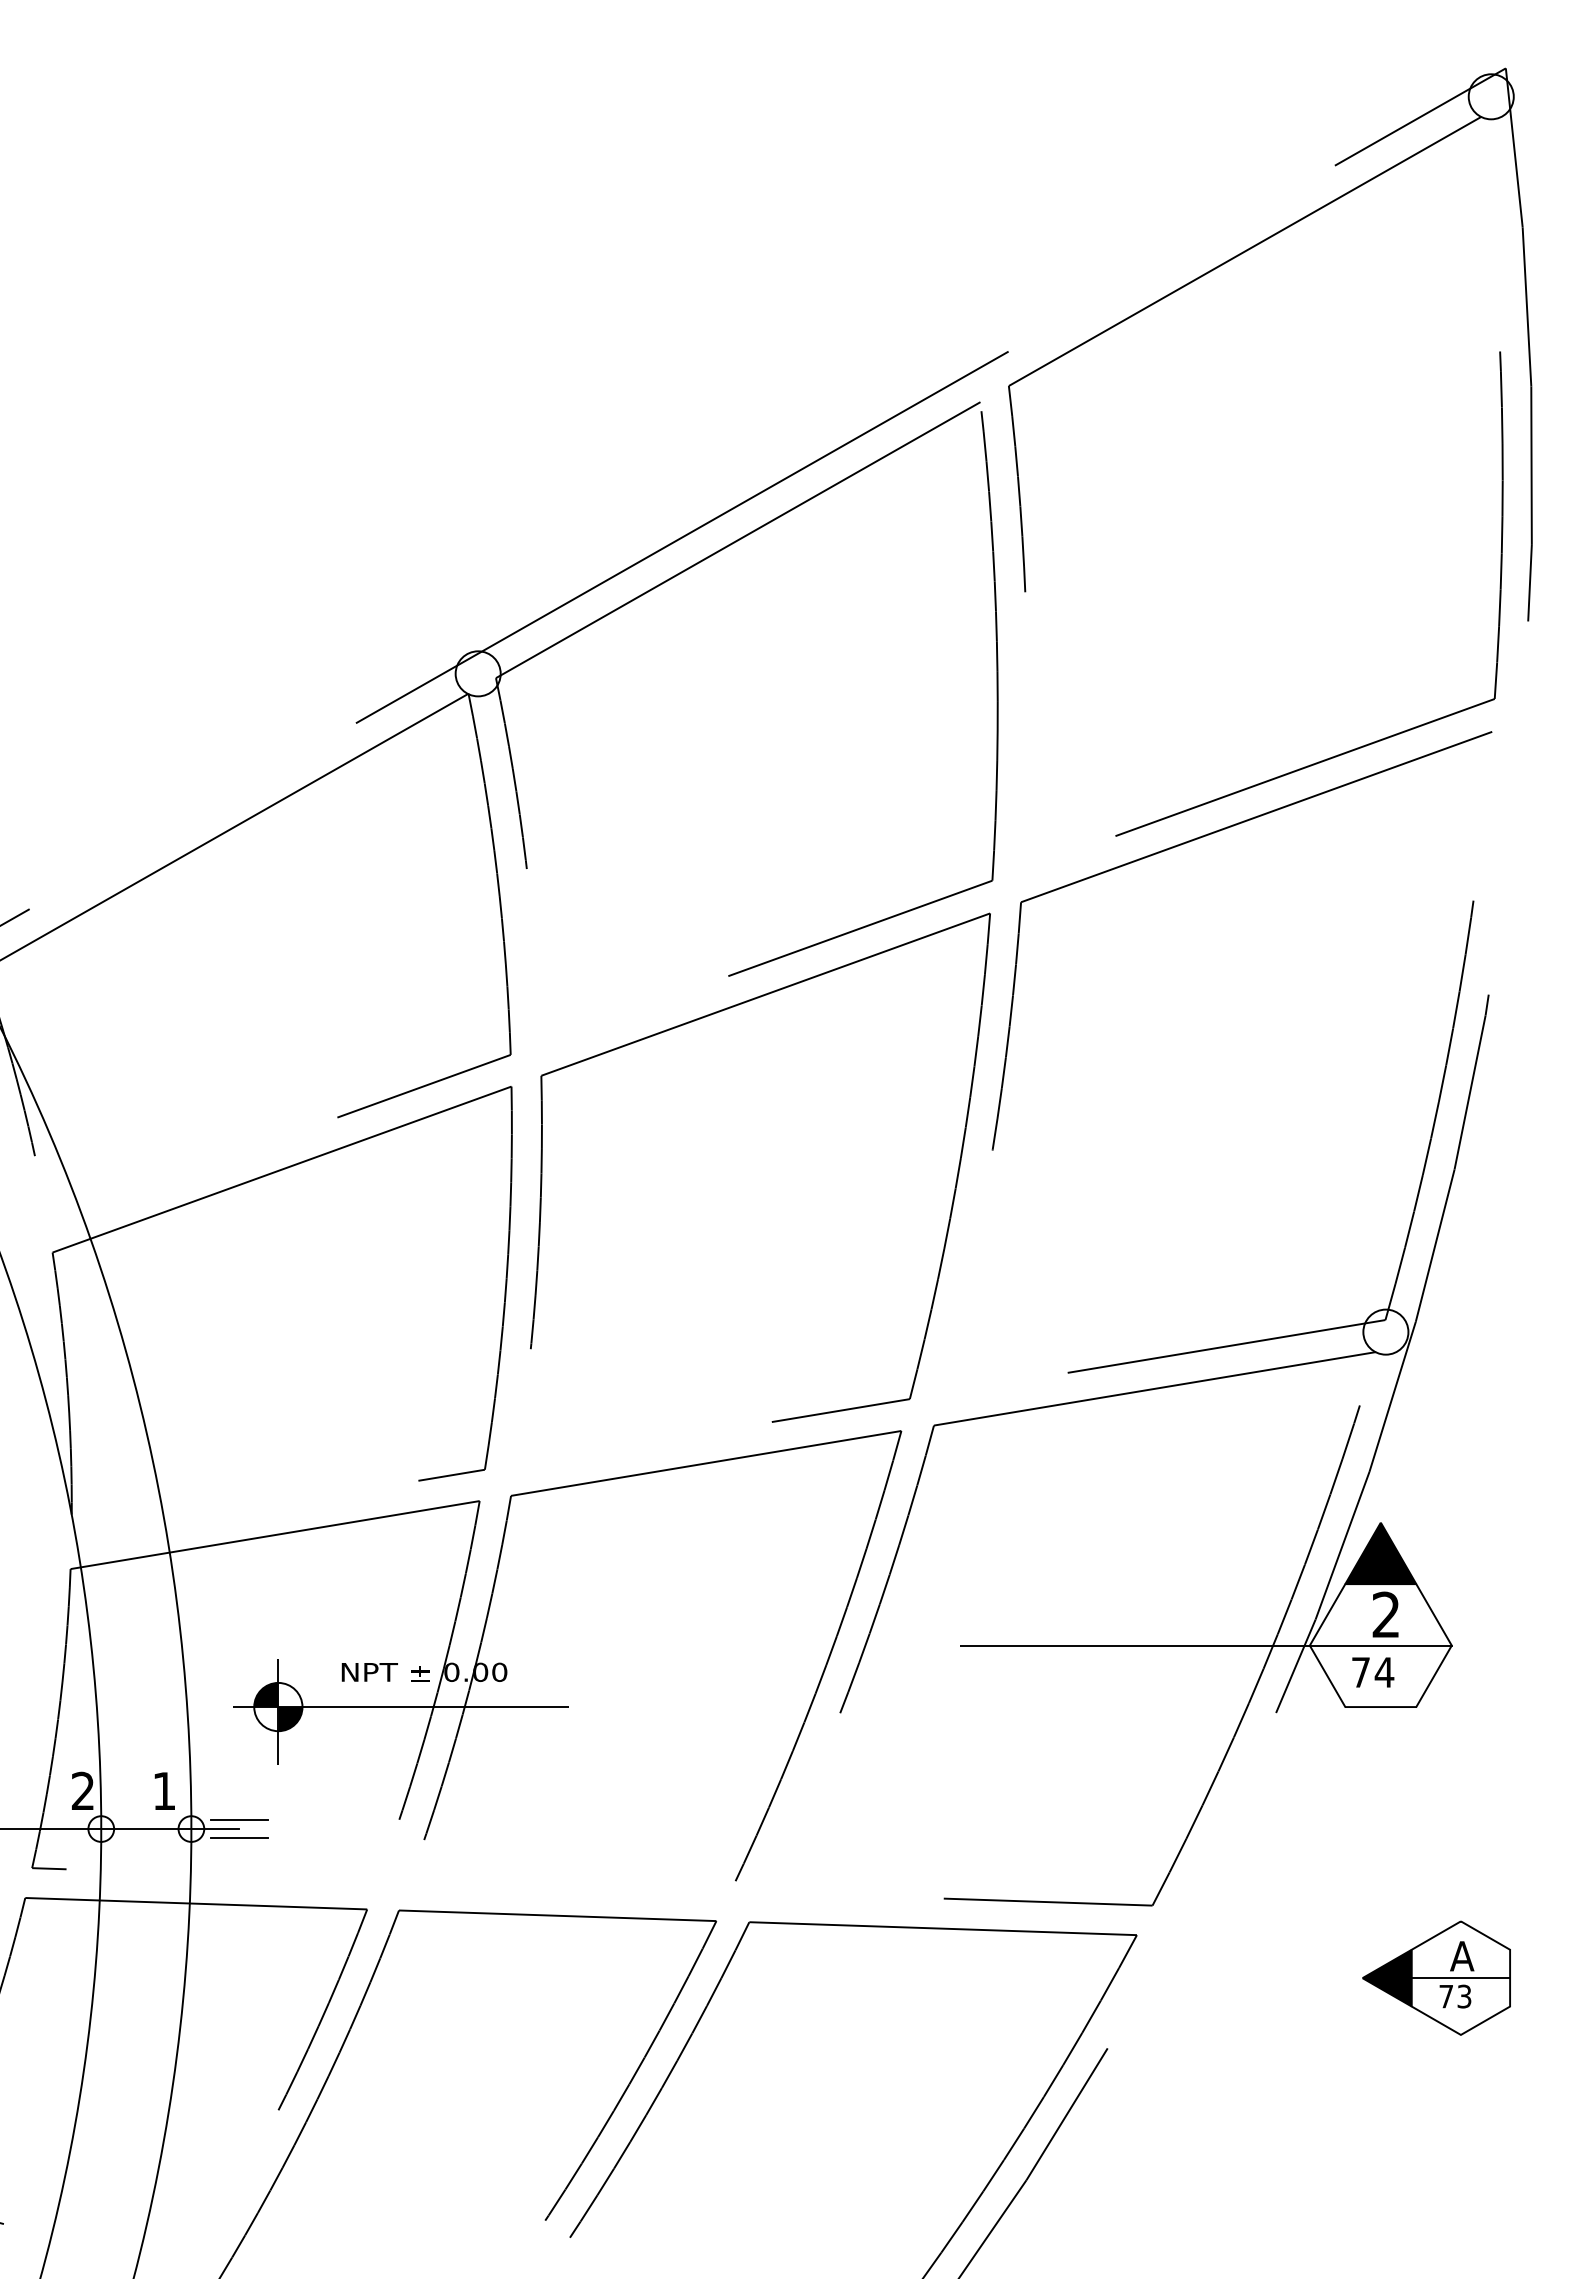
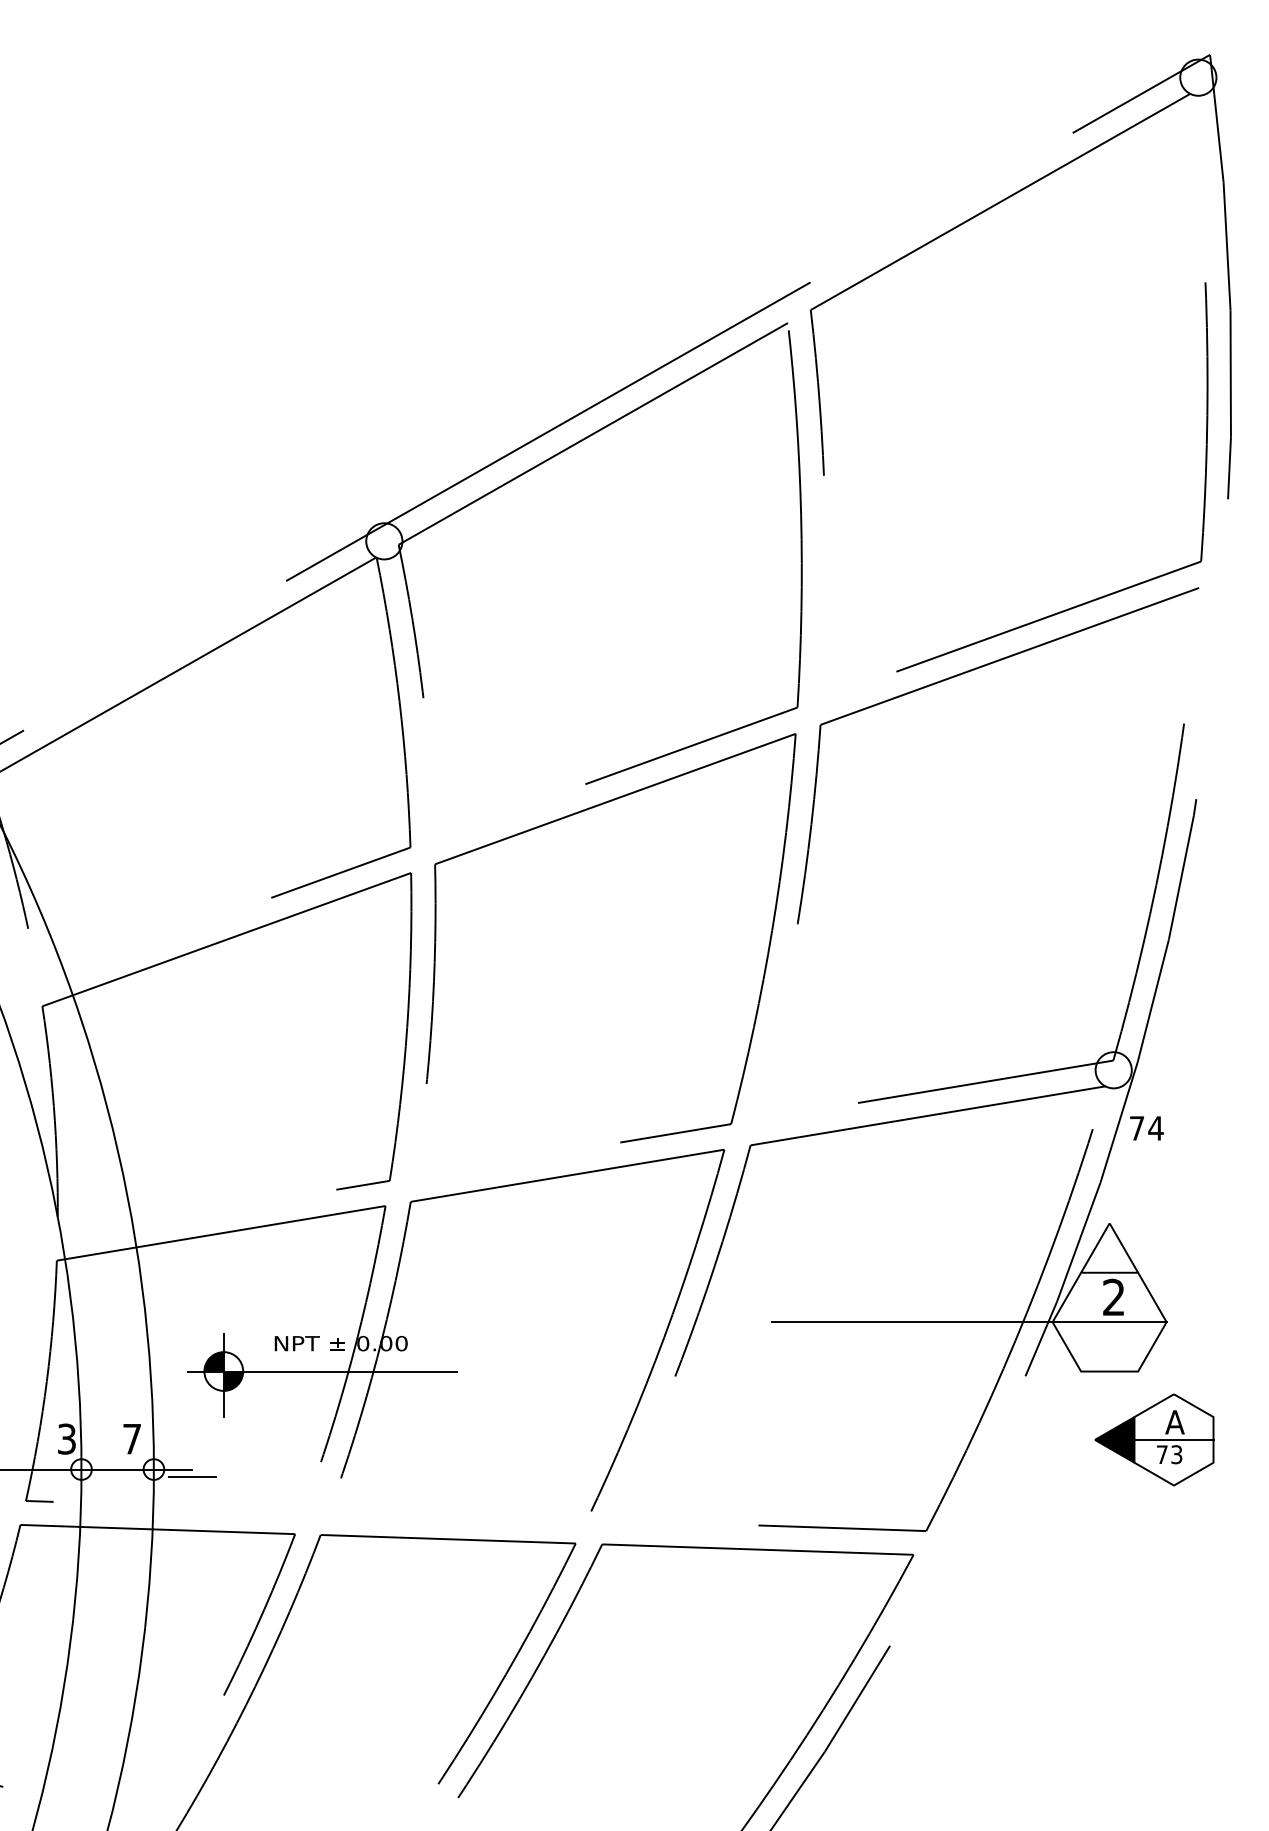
fill: (1380, 1553) -> (1109, 1248), removed
text: (1373, 1672) -> (1147, 1128), moved
text: (164, 1790) -> (132, 1438), 1 -> 7
text: (82, 1791) -> (66, 1439), 2 -> 3
line: (239, 1820) -> (192, 1462), removed
part: (1436, 1977) -> (1154, 1439), moved

